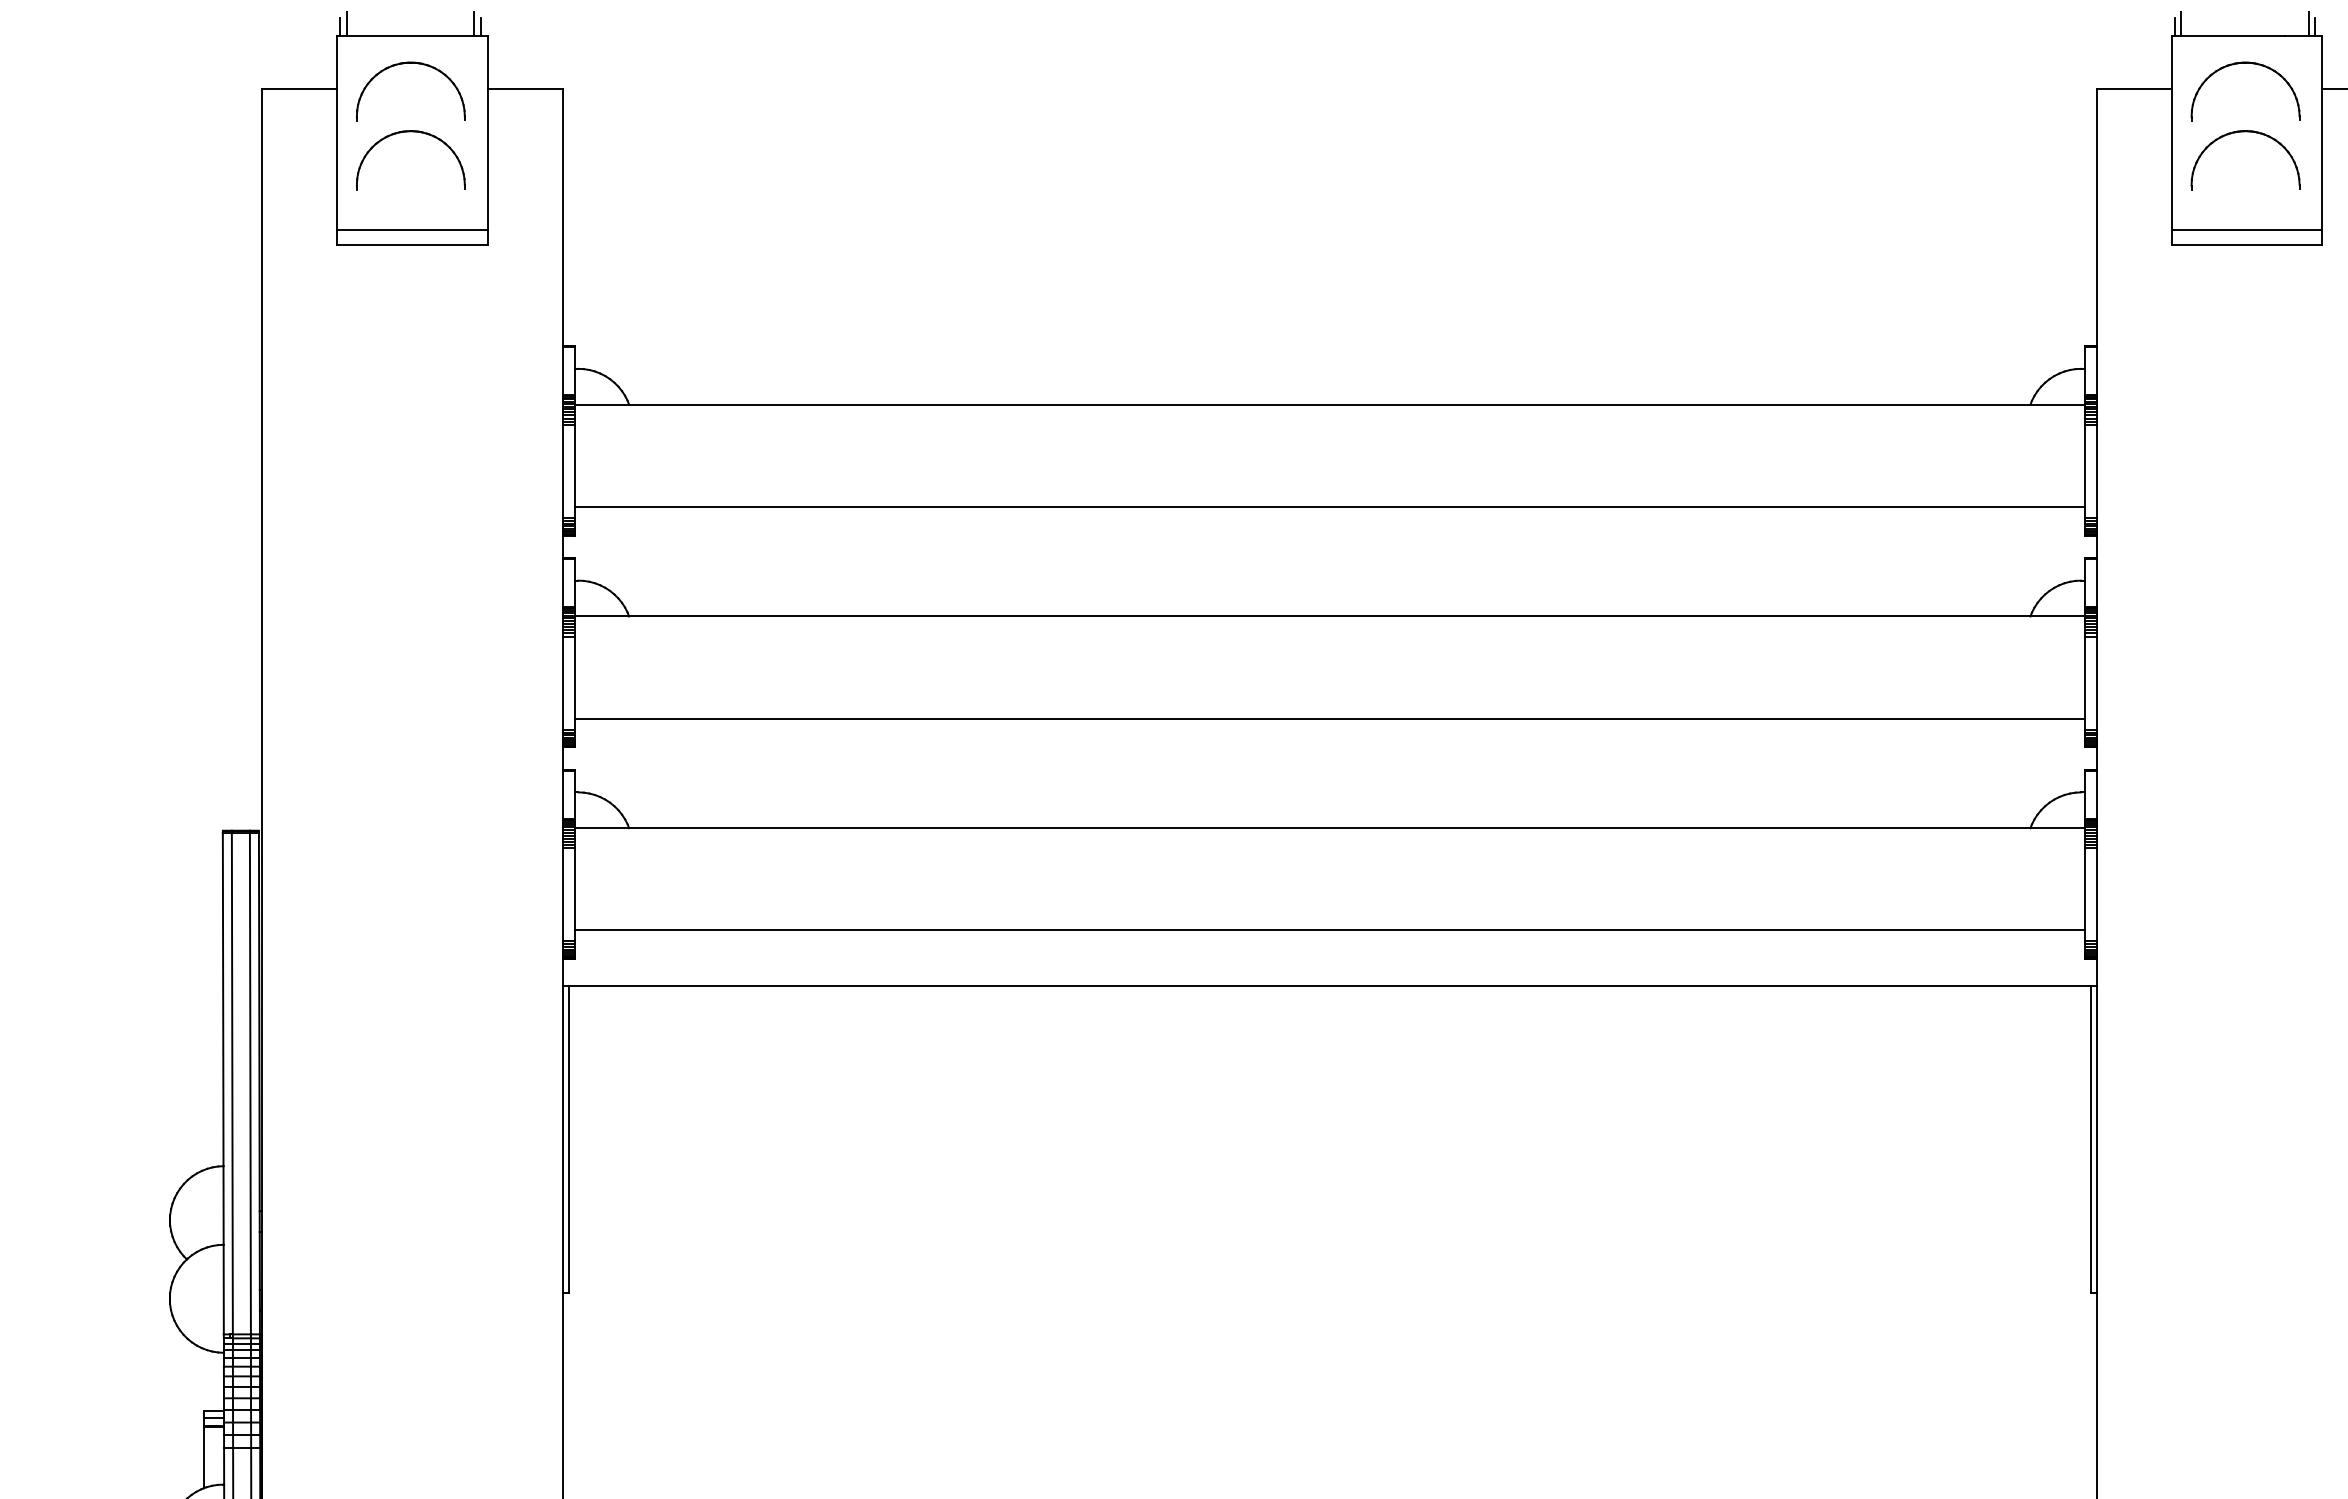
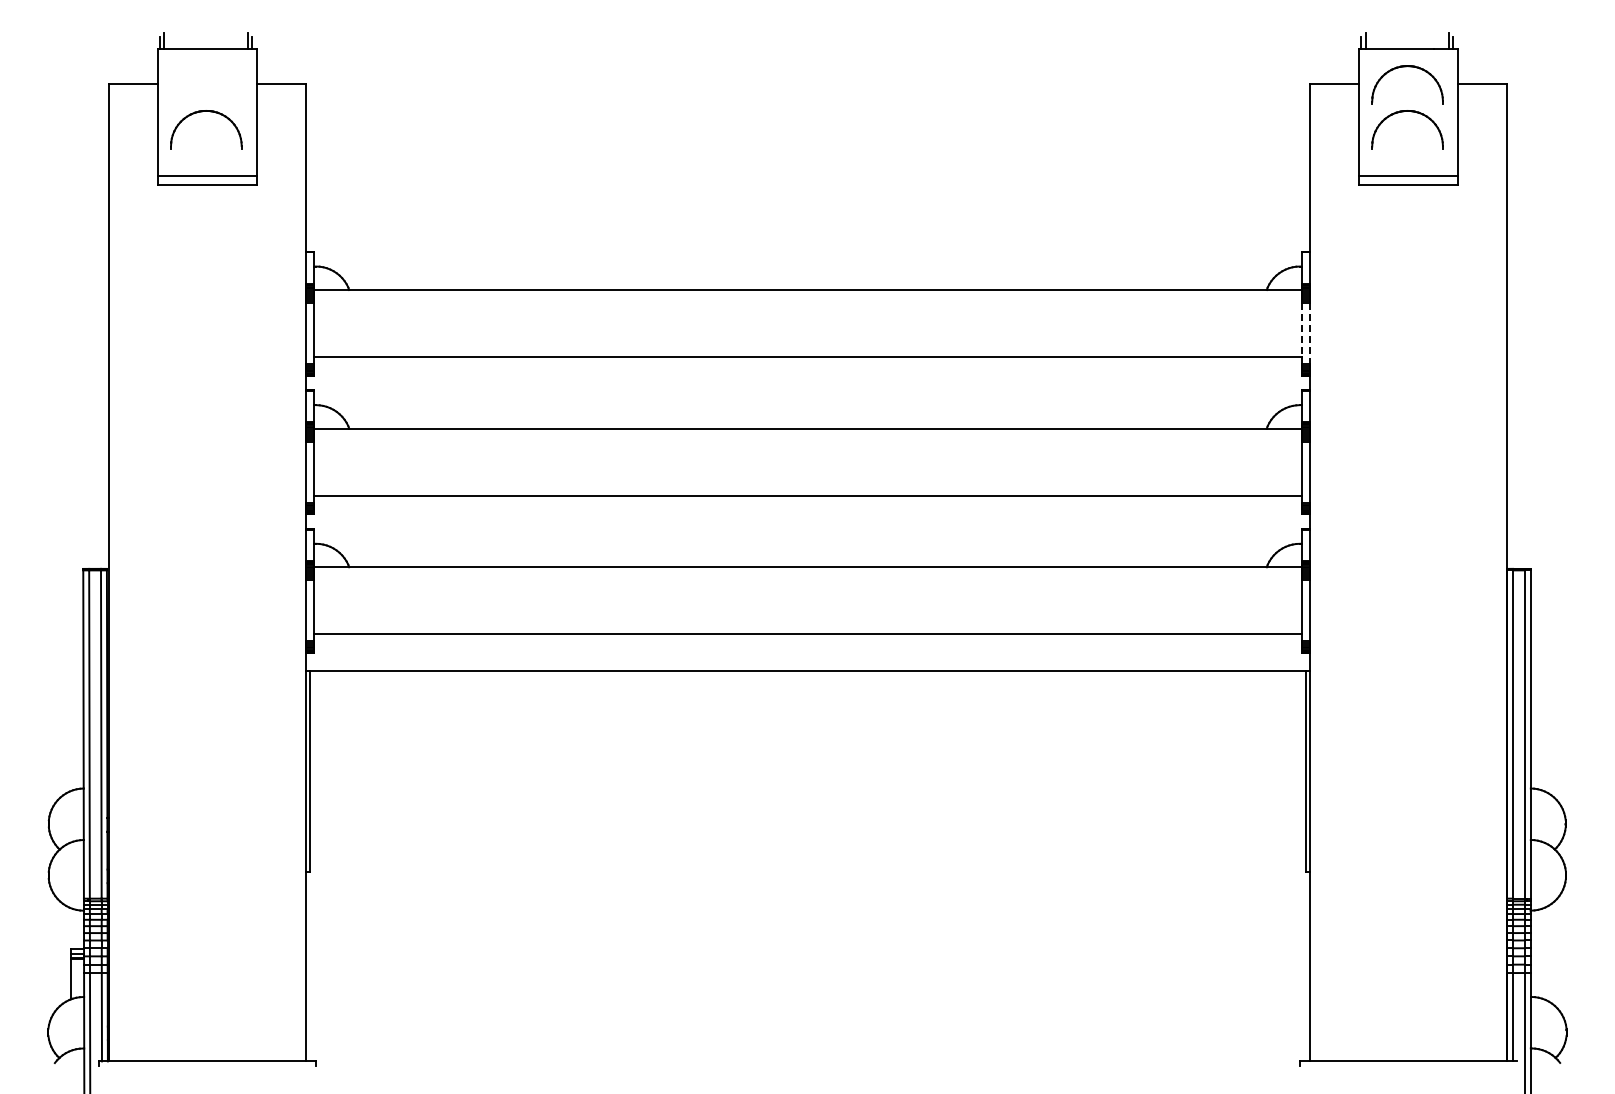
part: (409, 64) -> (205, 67), removed
line: (2085, 466) -> (1302, 330), solid -> dashed
line: (2097, 472) -> (1310, 334), solid -> dashed

